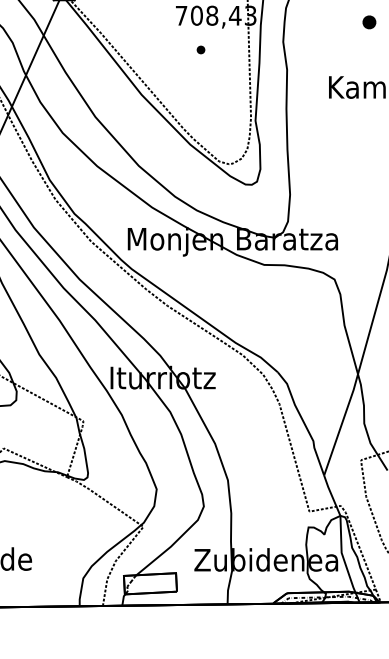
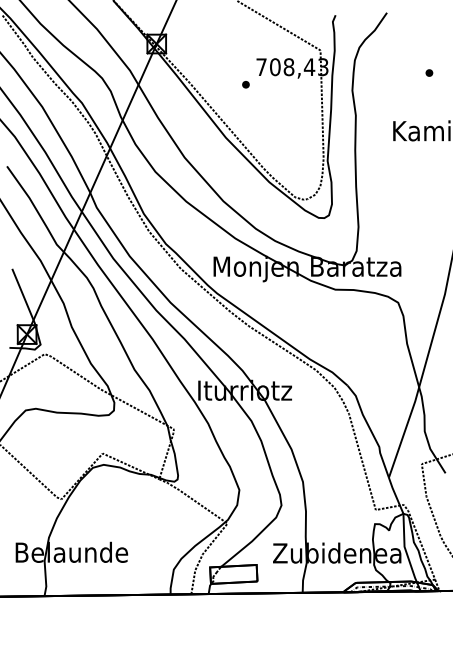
part: (369, 21) -> (429, 72), size x0.62
part: (200, 49) -> (245, 84), moved

